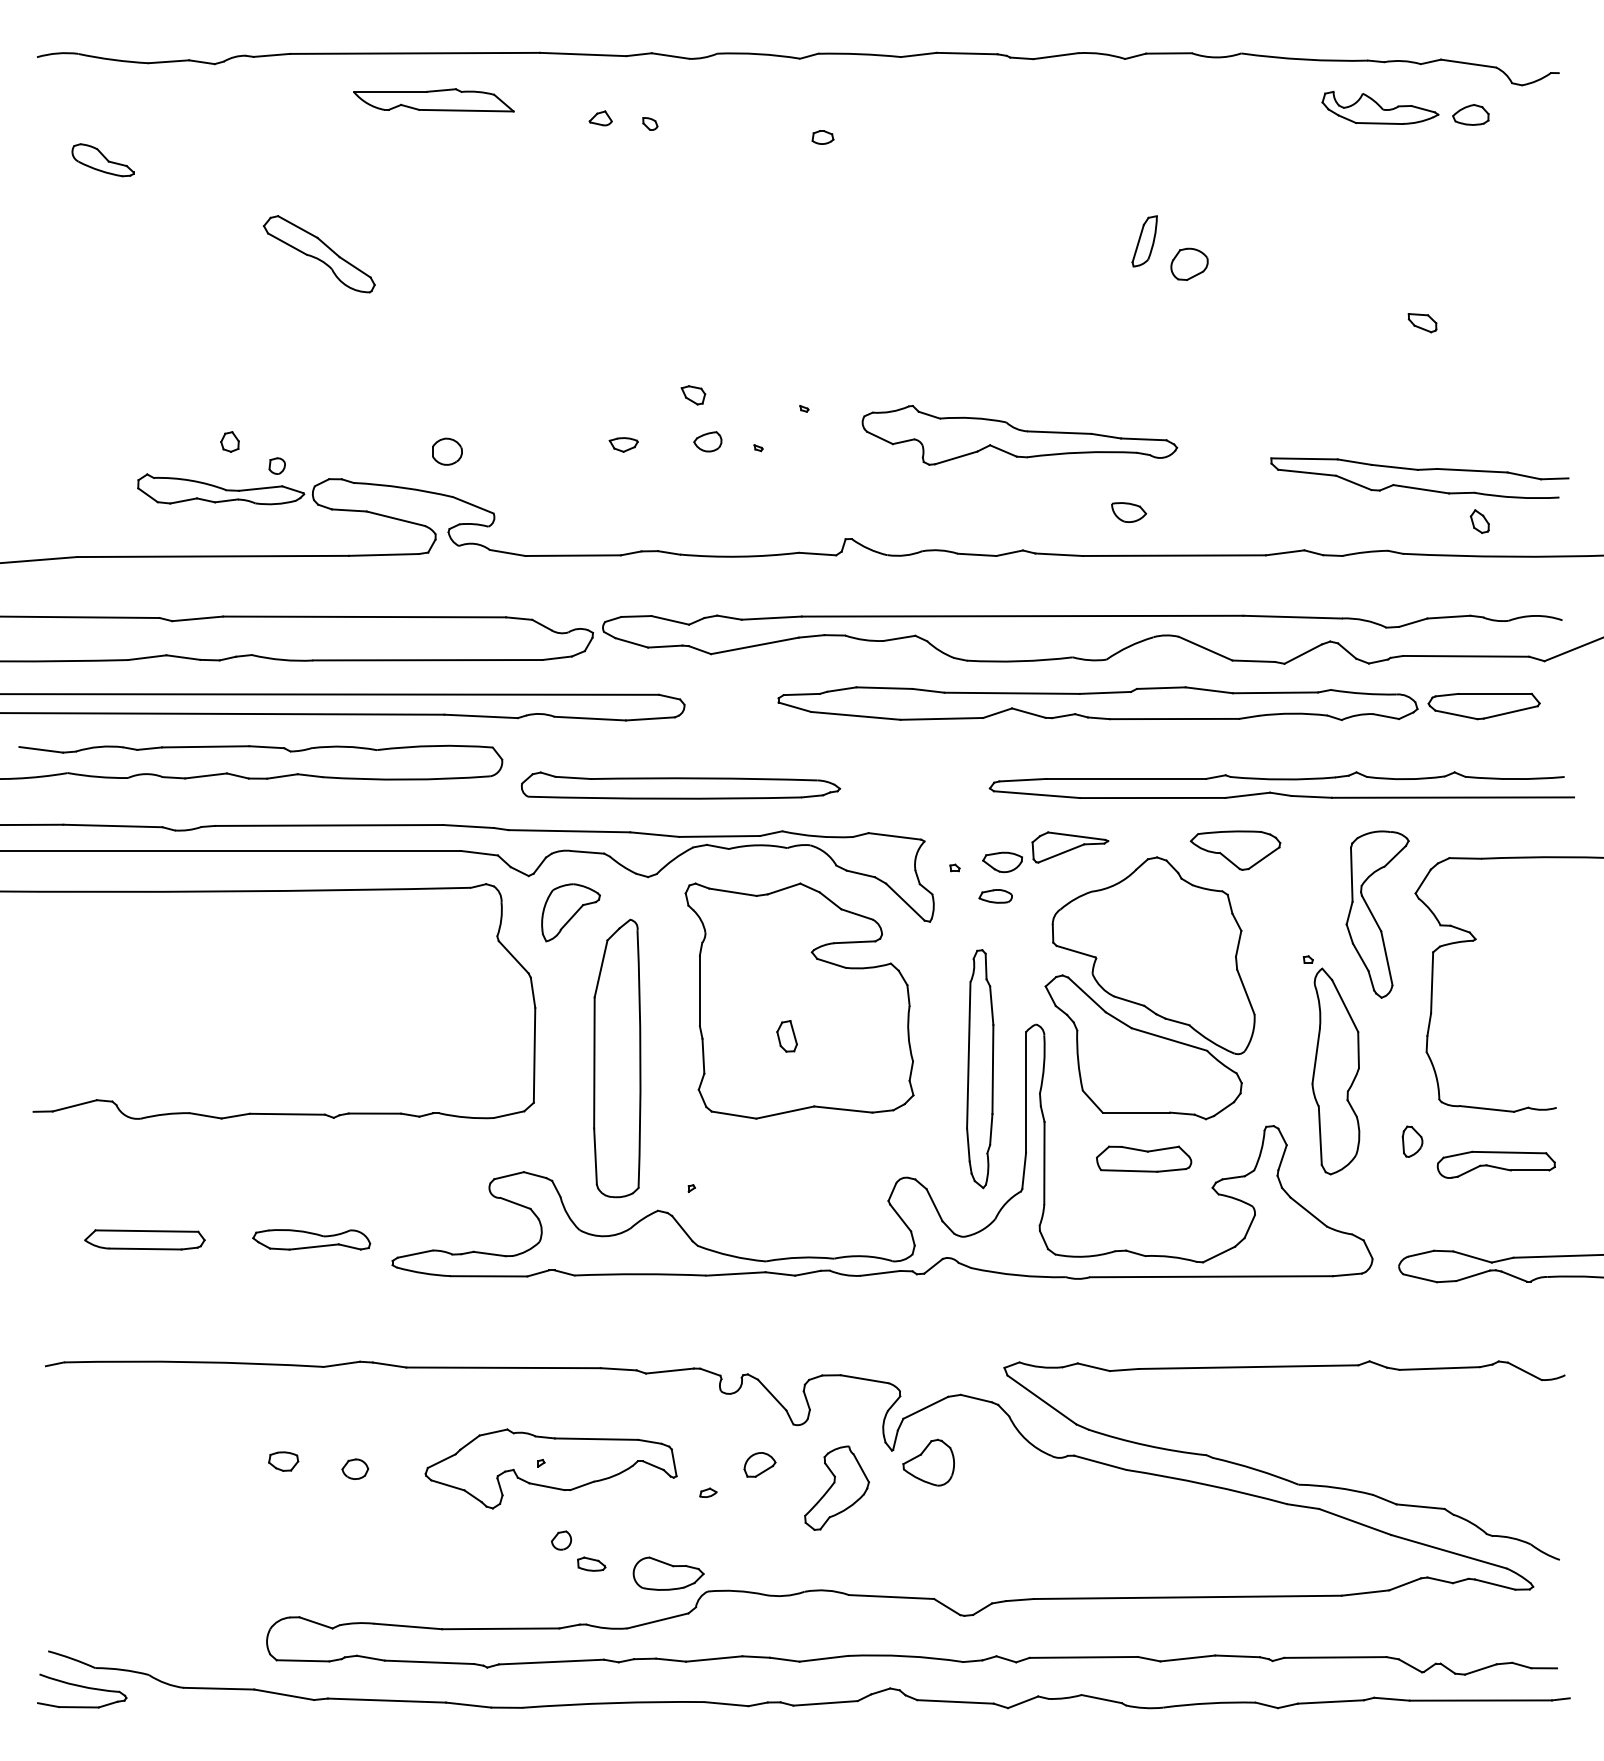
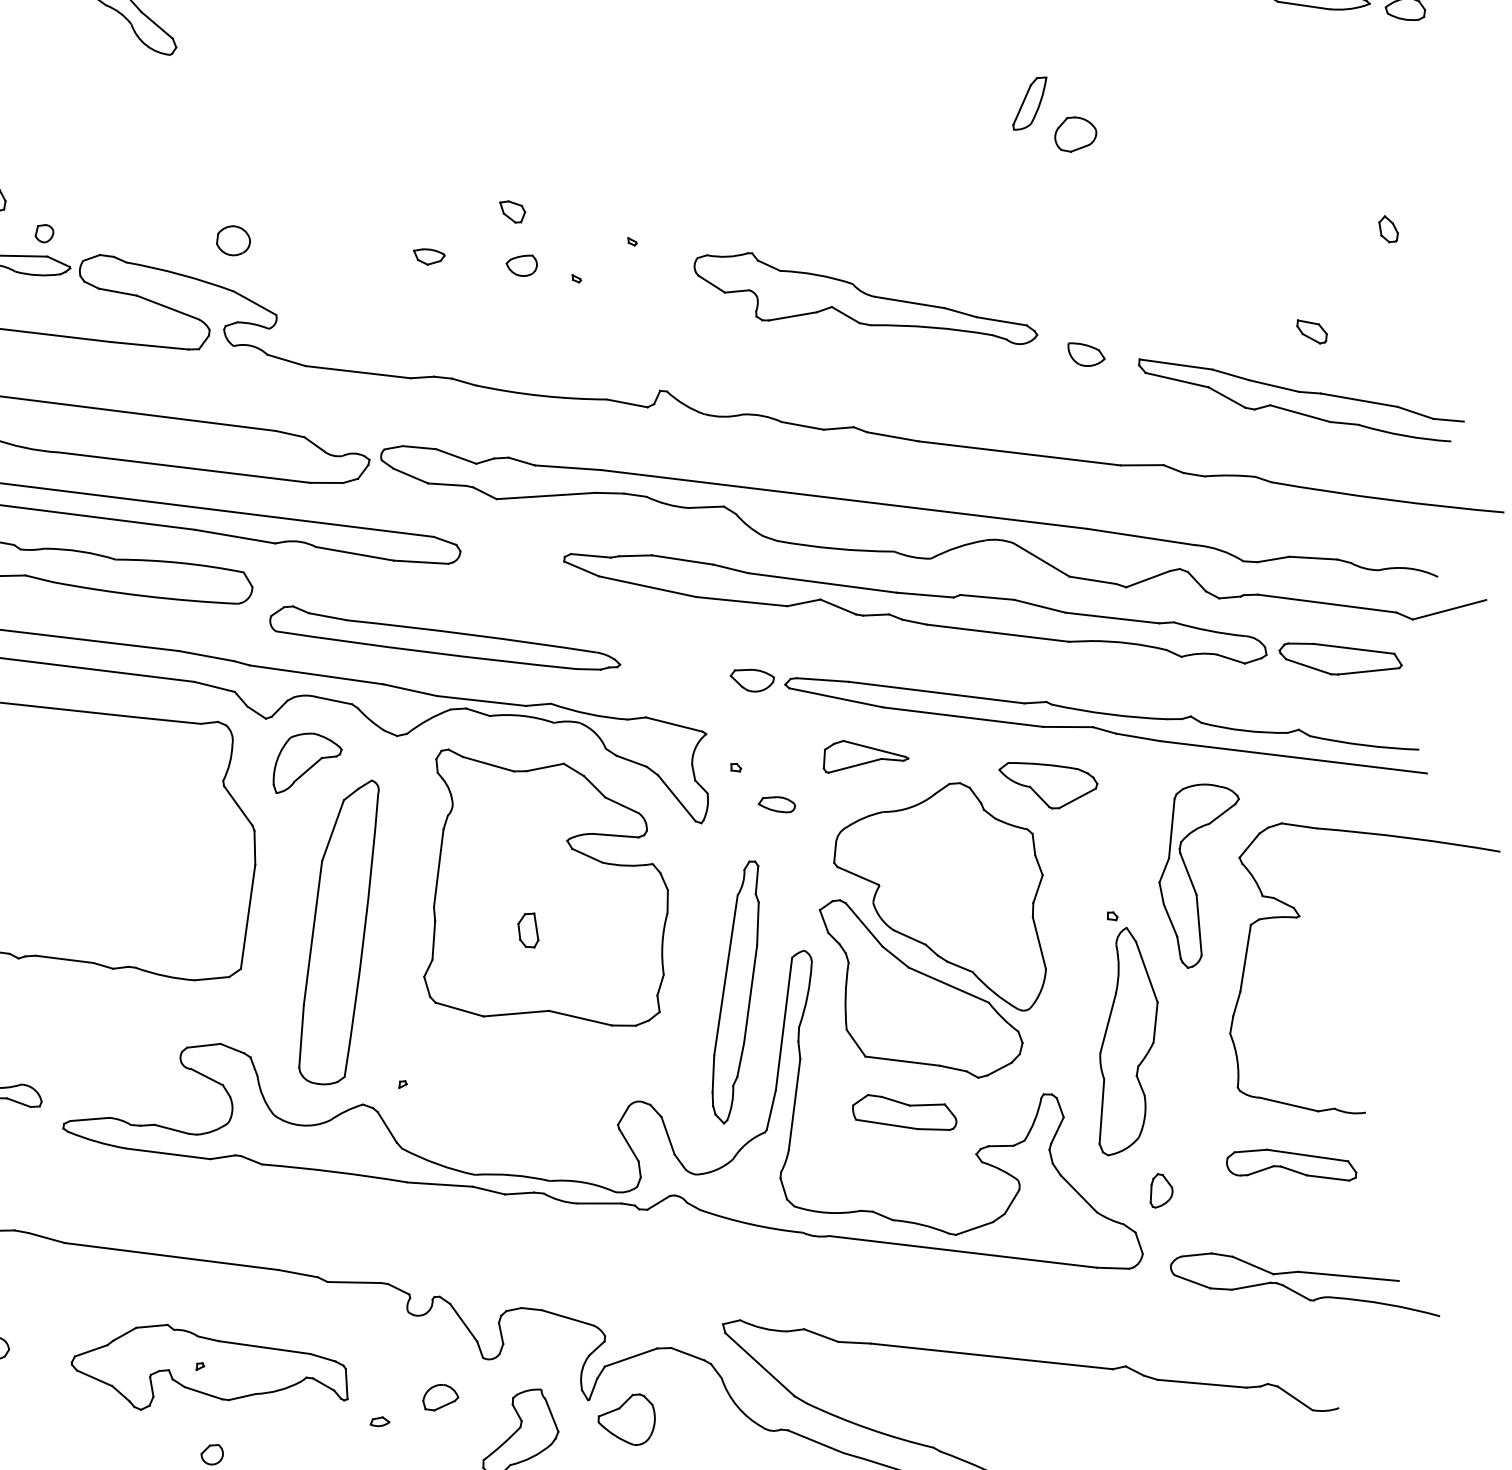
part: (1422, 323) -> (1311, 332), moved
part: (1129, 512) -> (1086, 355), moved
part: (1479, 521) -> (1388, 229), moved
part: (1002, 862) -> (751, 680), moved
part: (1412, 1141) -> (1161, 1191), moved

